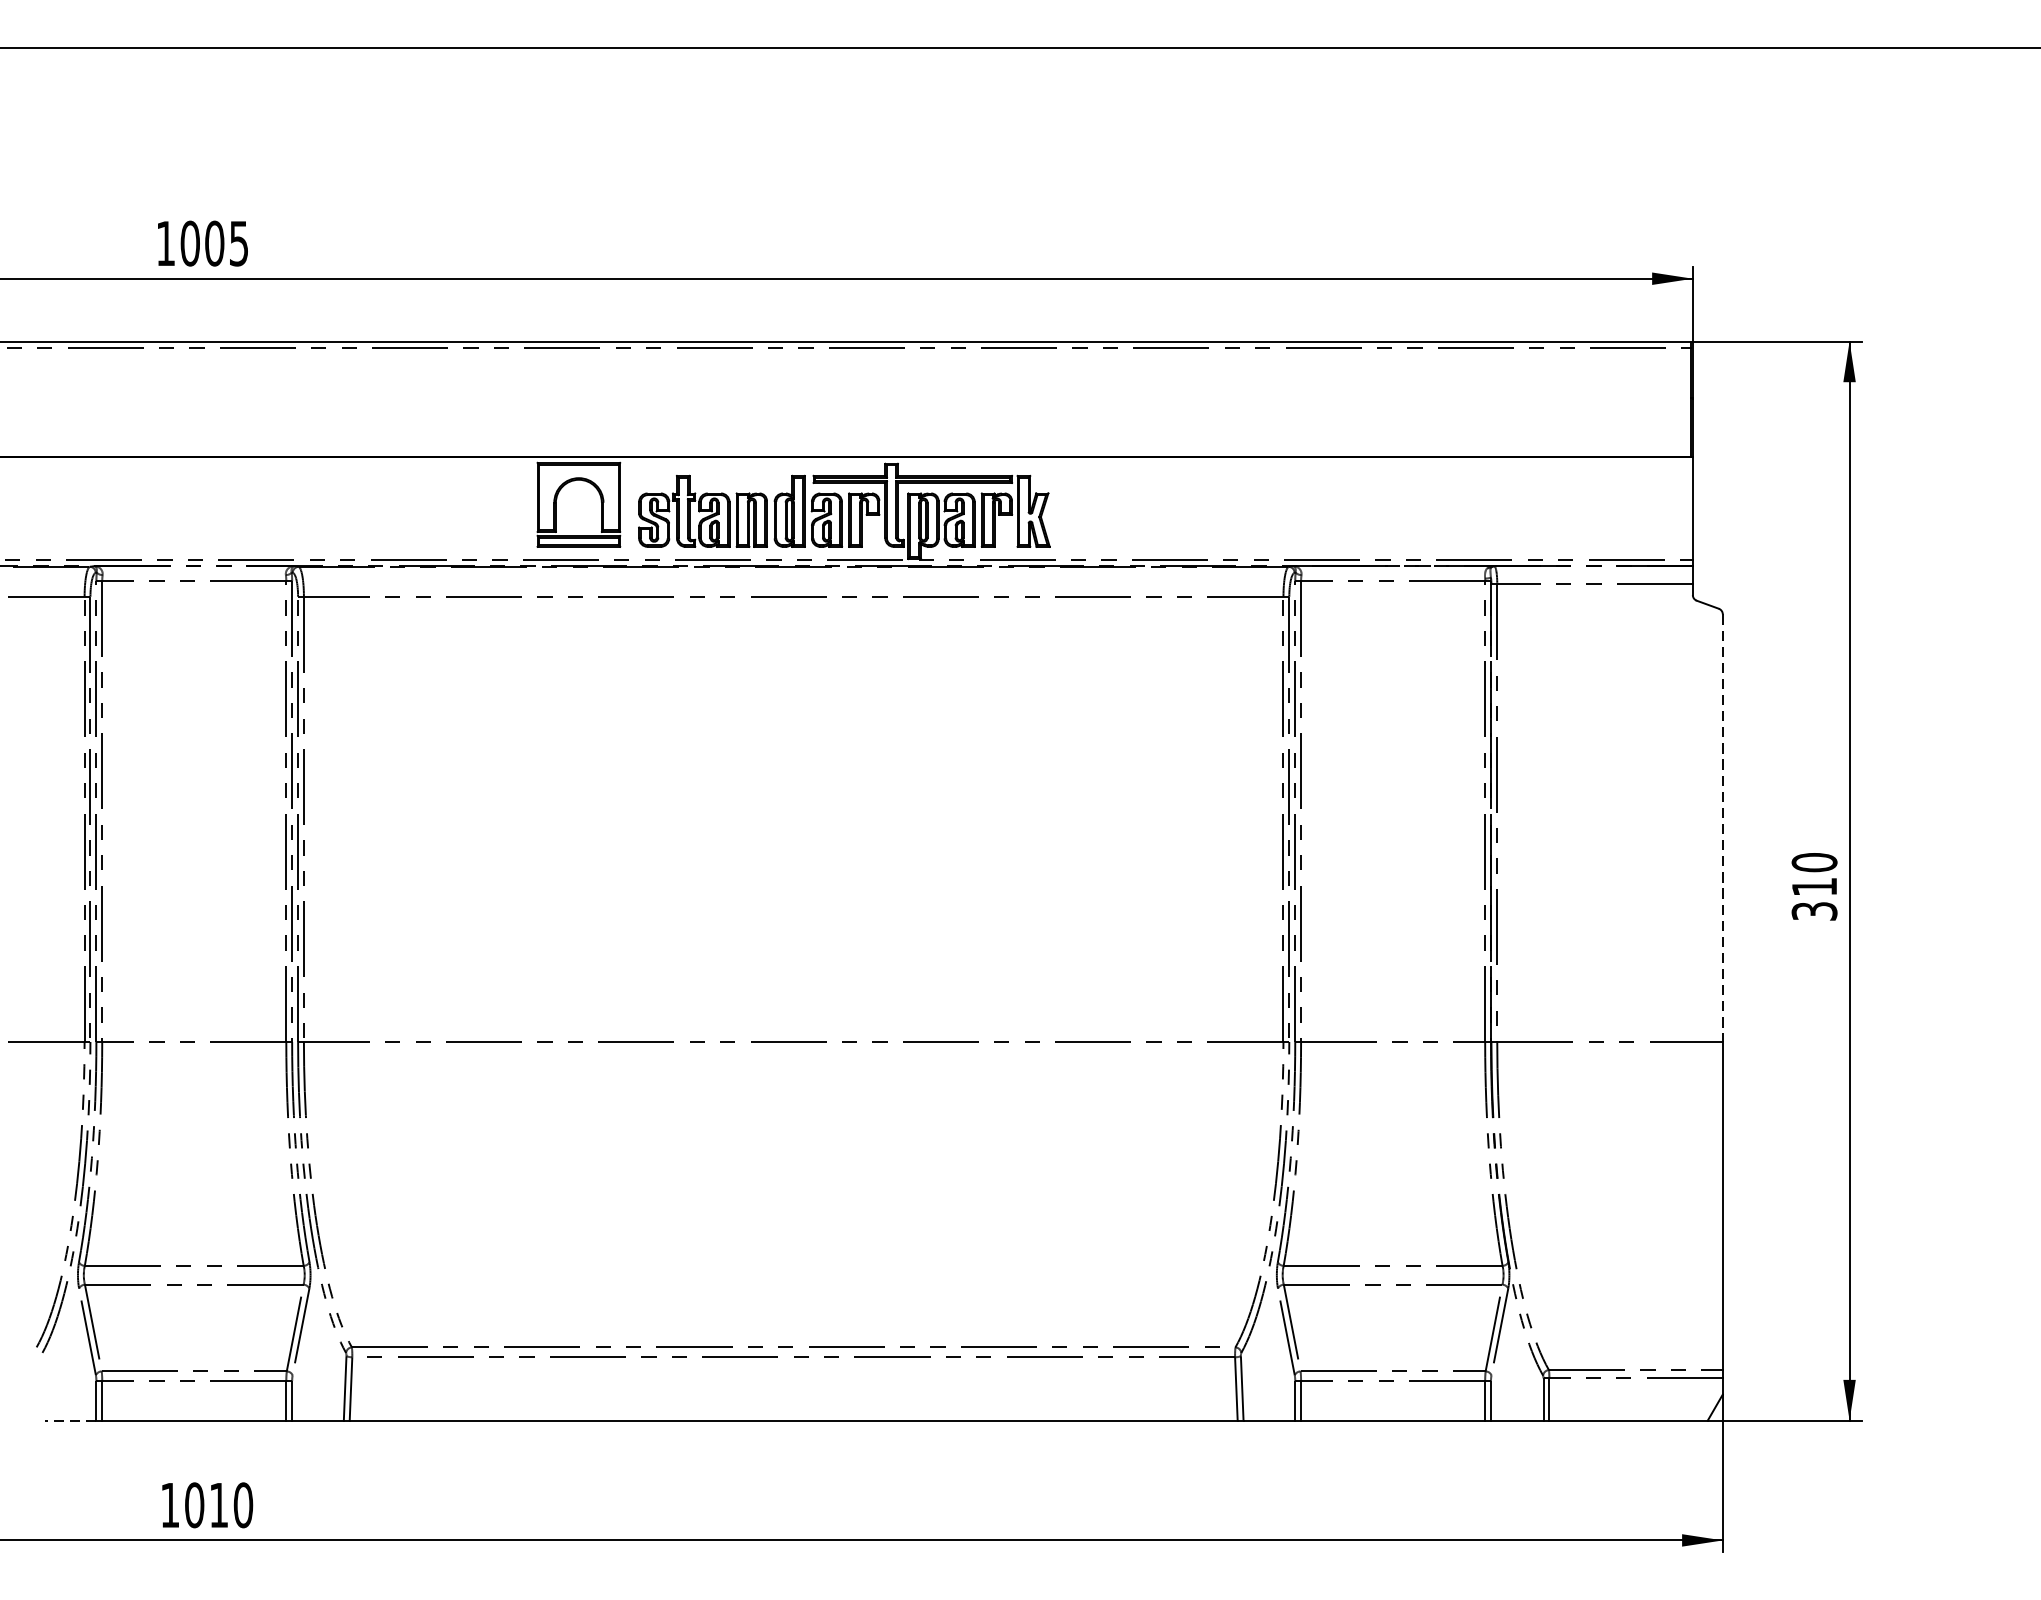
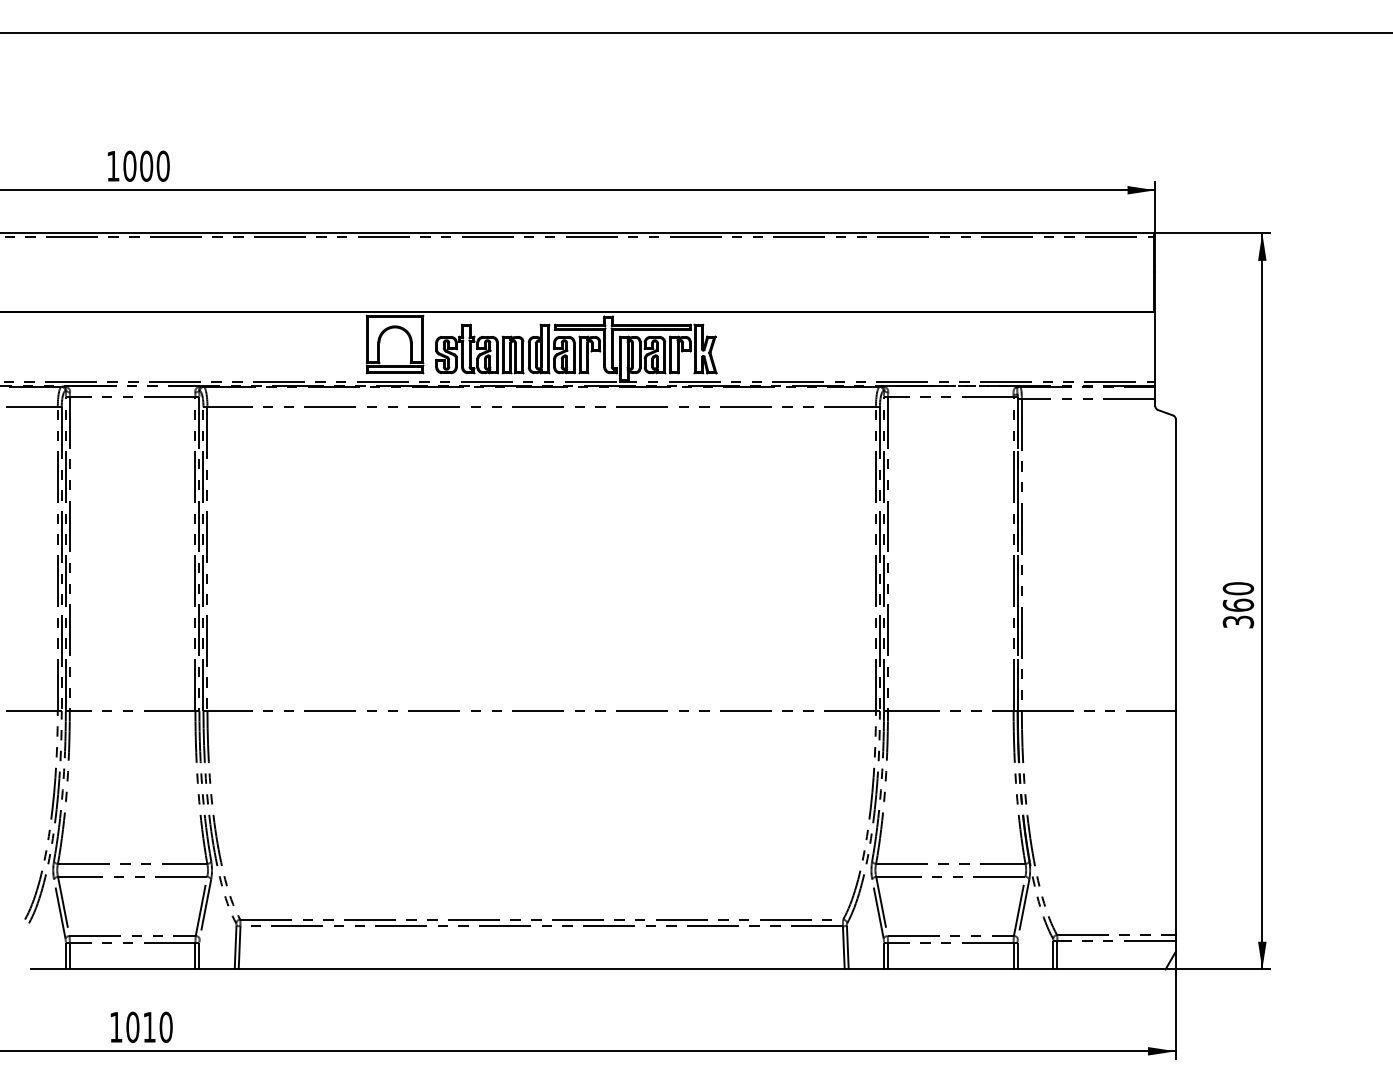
text: (238, 242) -> (162, 165), 1005 -> 1000
line: (1722, 828) -> (1175, 565), dashed -> solid
text: (1814, 885) -> (1238, 604), 310 -> 360
line: (70, 1420) -> (48, 969), dashed -> solid

